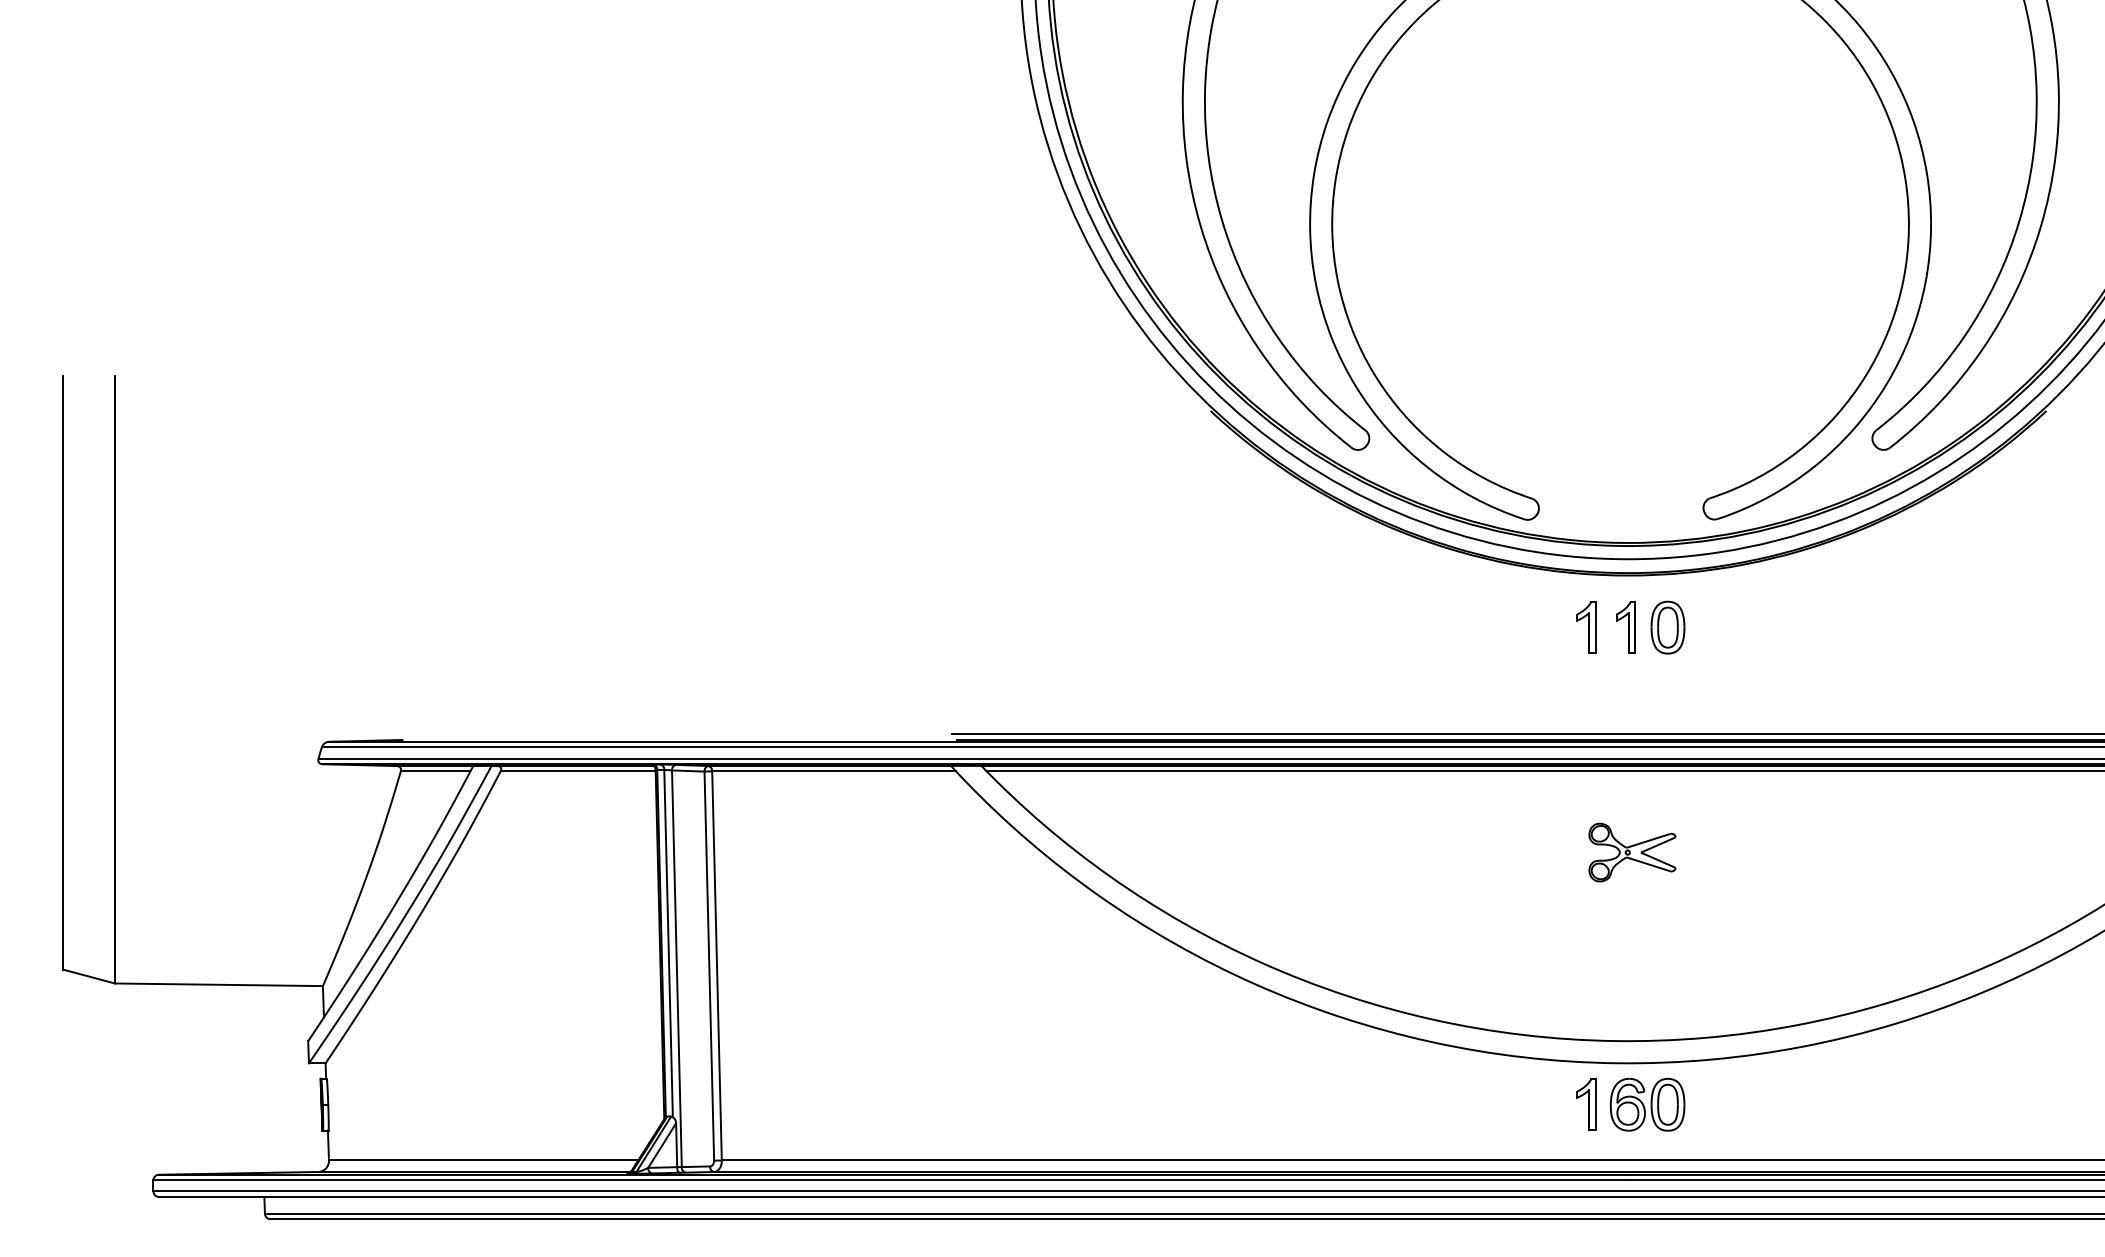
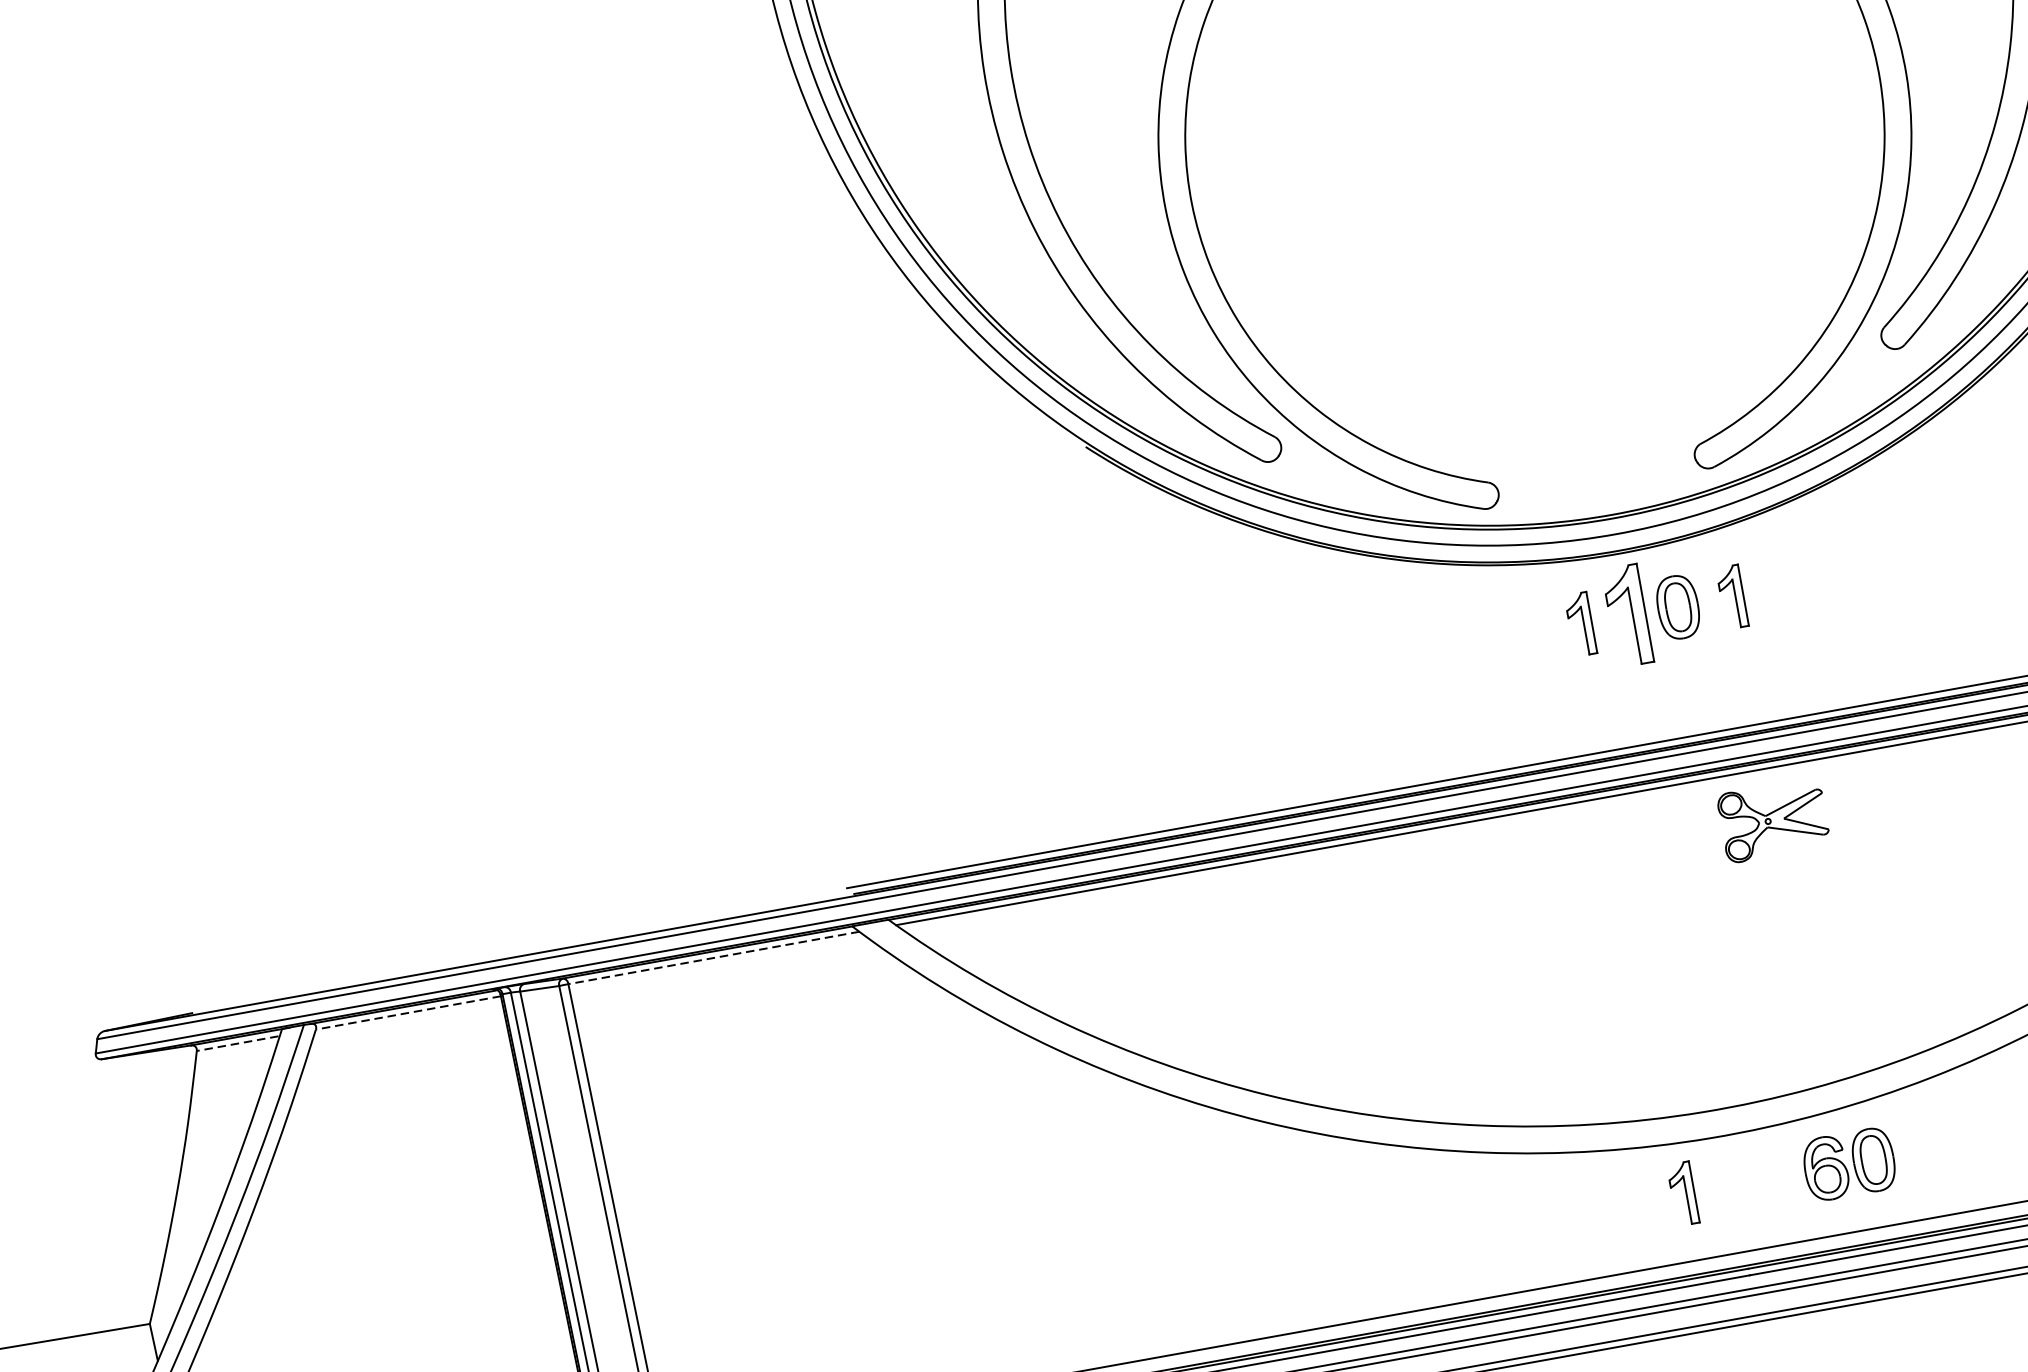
part: (1625, 627) -> (1627, 616), size x1.6
part: (1713, 627) -> (1732, 597), added
line: (434, 771) -> (236, 1043), solid -> dashed
line: (578, 771) -> (408, 1012), solid -> dashed
line: (834, 771) -> (714, 957), solid -> dashed
part: (1632, 852) -> (1773, 820), moved
part: (1647, 1104) -> (1849, 1164), moved

